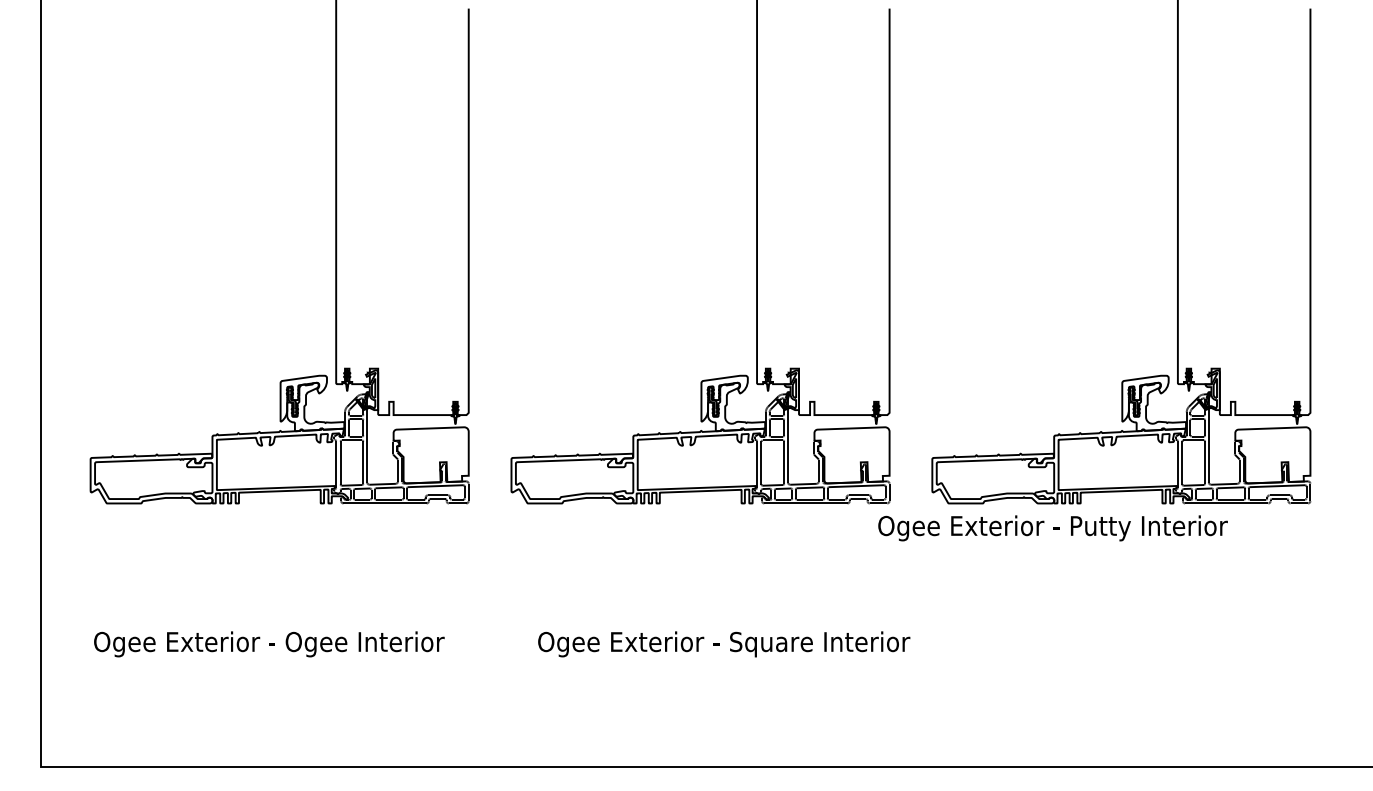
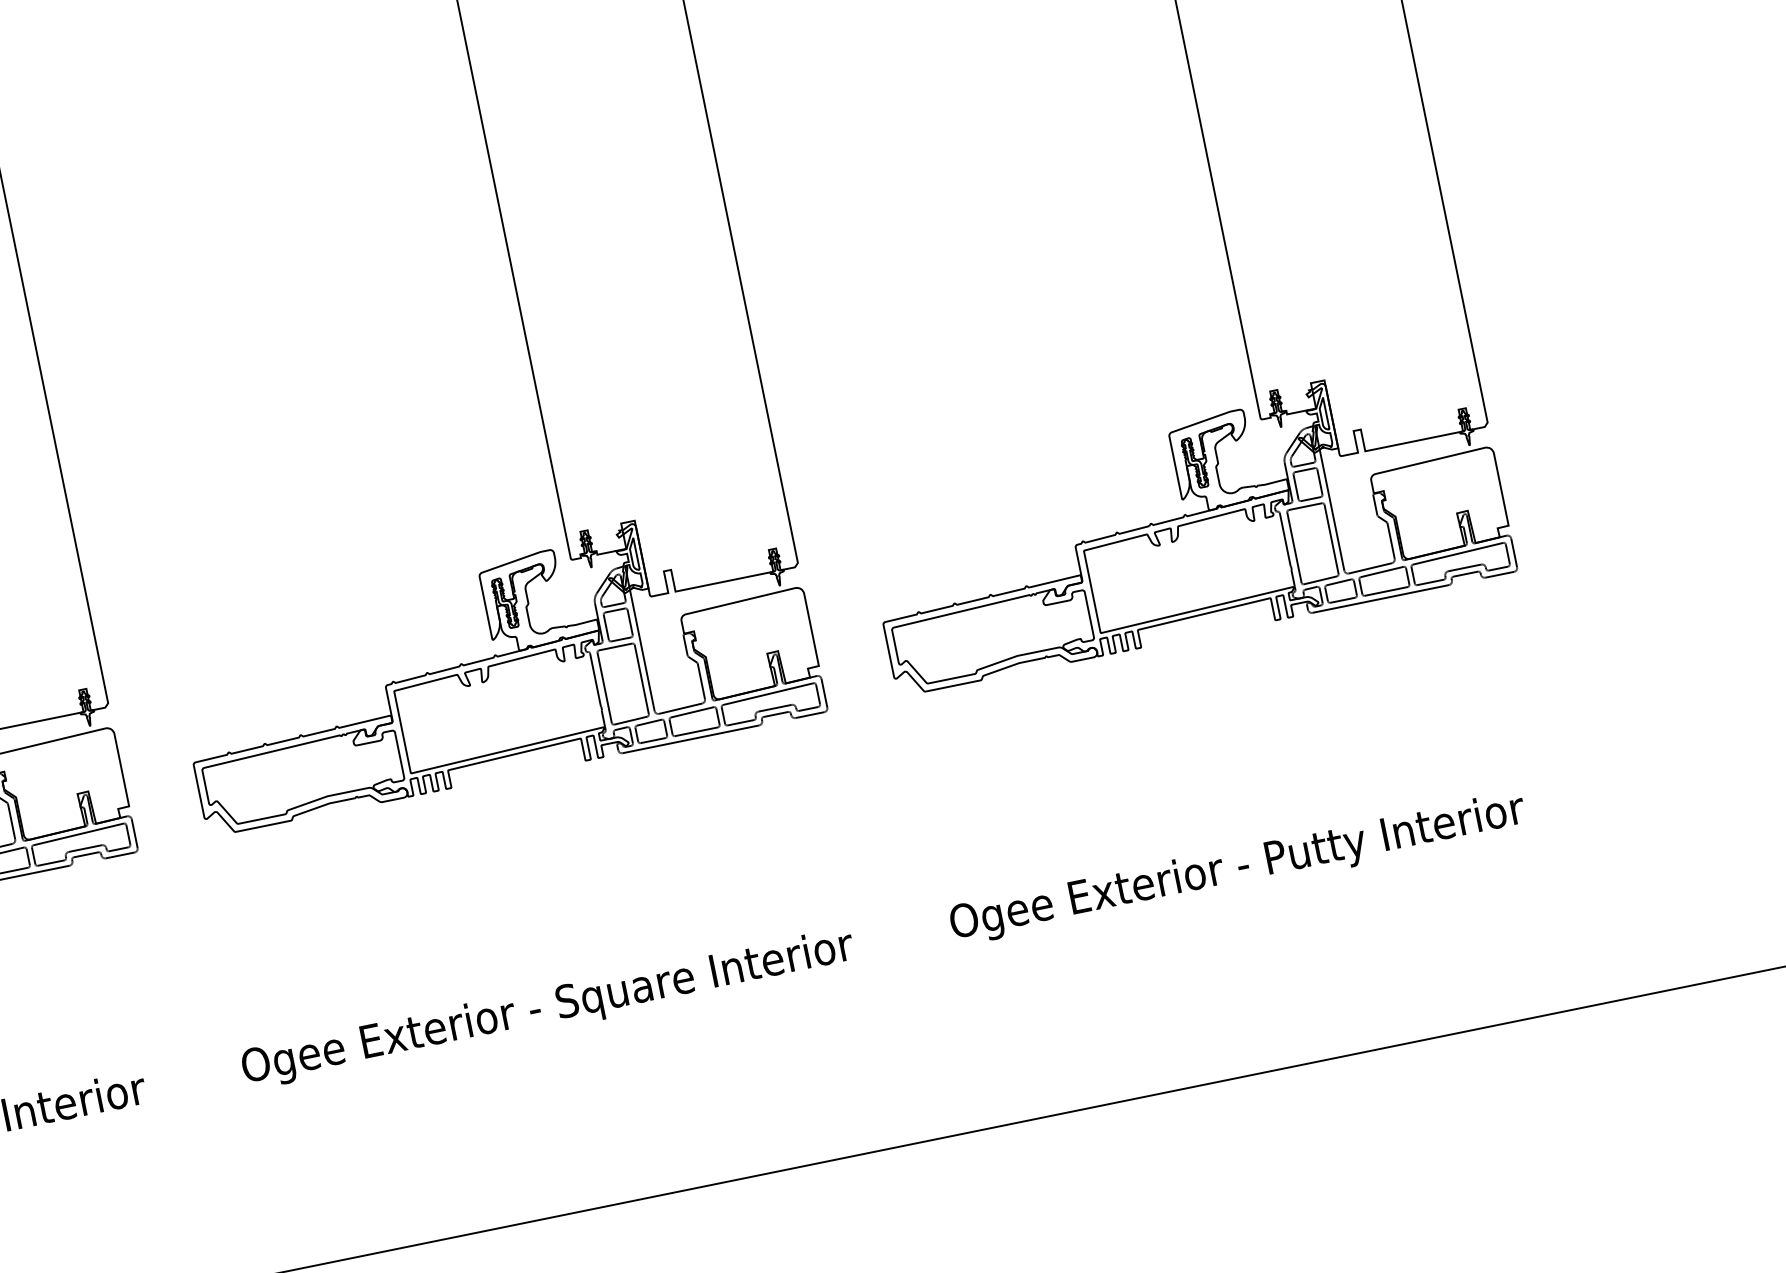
text: (1052, 528) -> (1237, 868), moved
text: (724, 644) -> (548, 1008), moved

